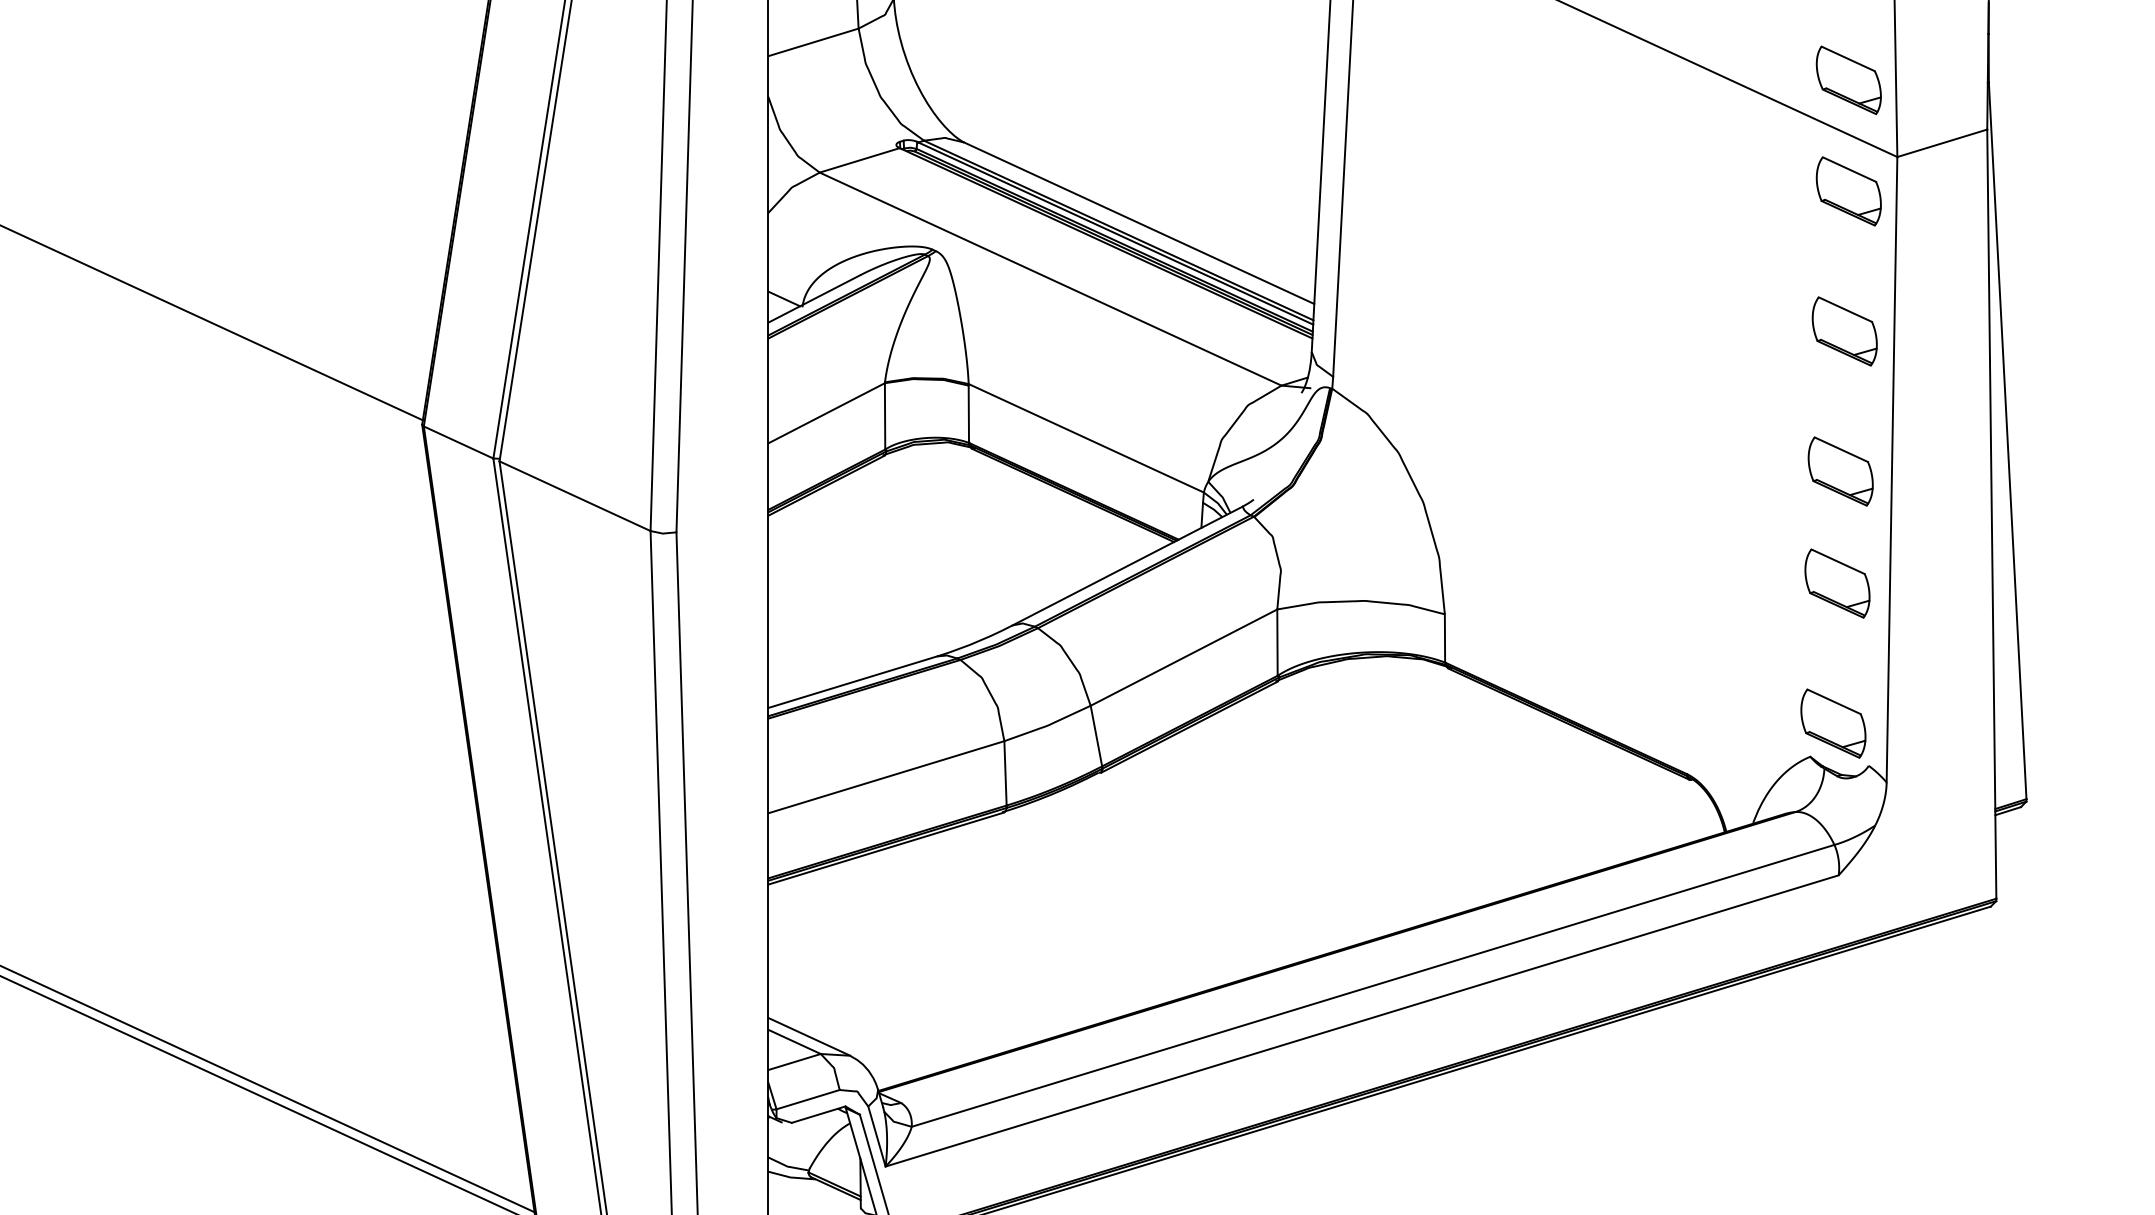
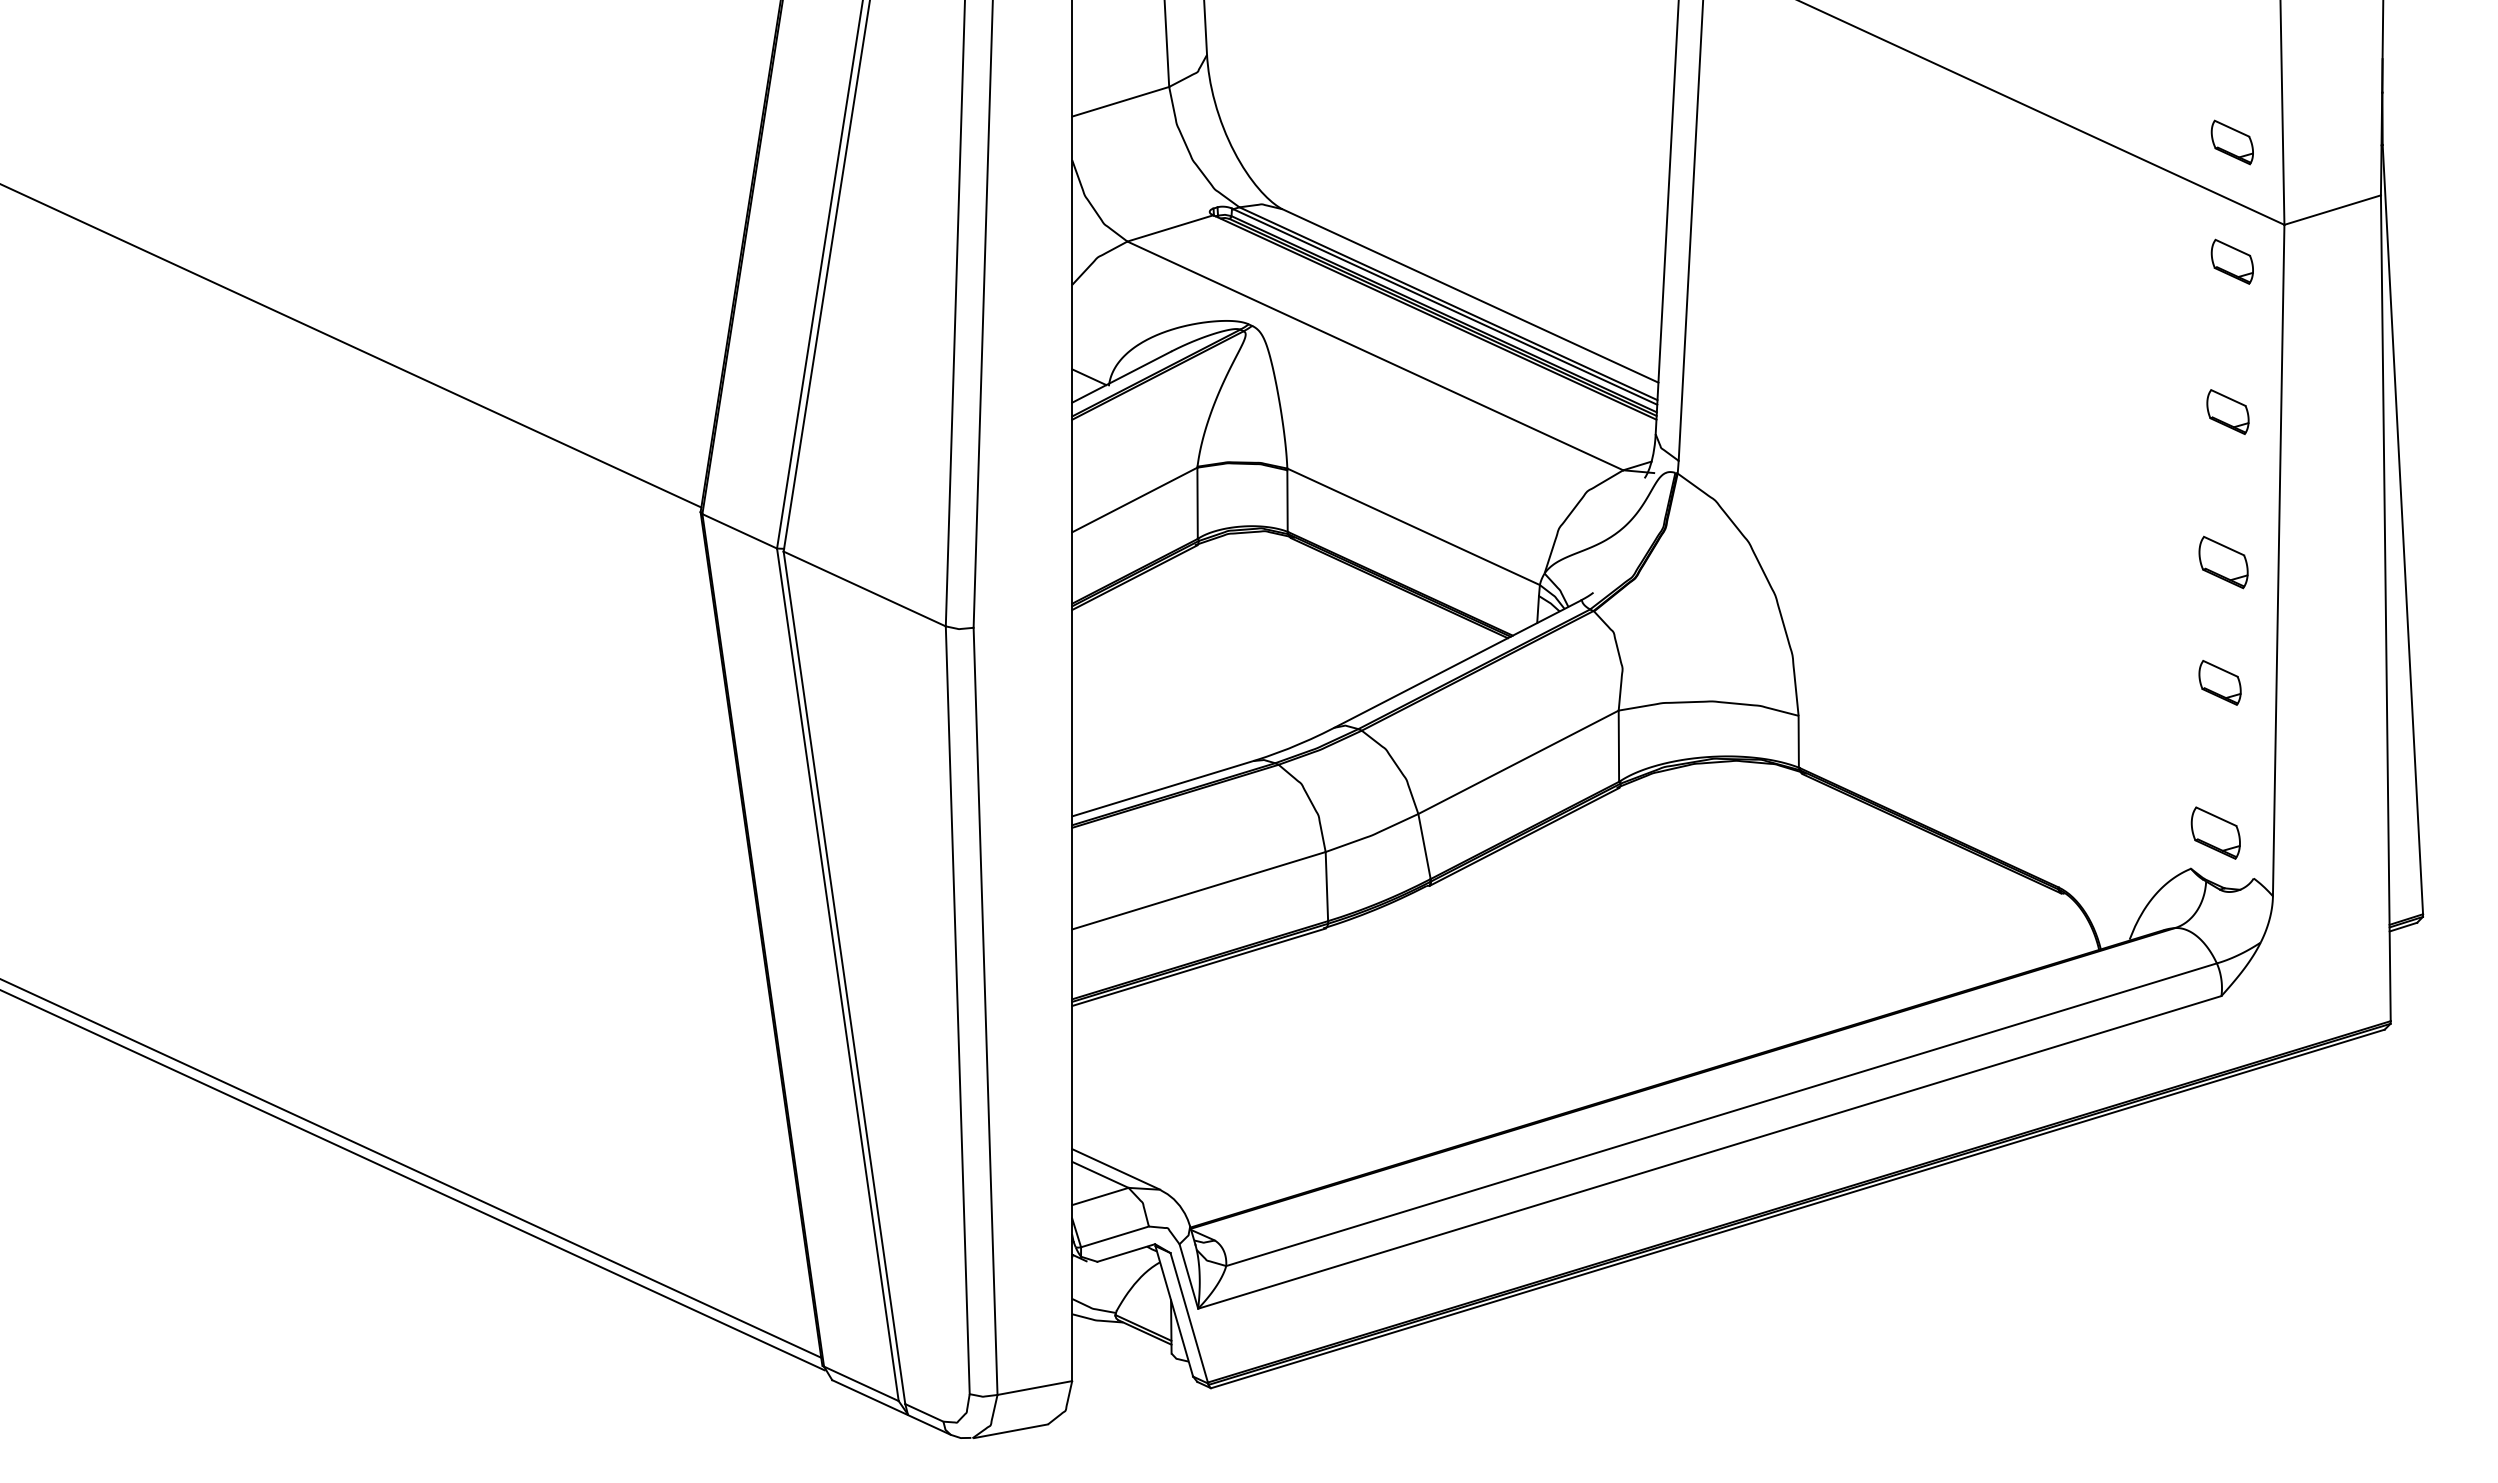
part: (1848, 80) -> (2232, 142), size x0.6
part: (1848, 191) -> (2232, 261), size x0.6
part: (1844, 330) -> (2227, 411), size x0.6
part: (1840, 471) -> (2223, 562), size x0.7
part: (1836, 583) -> (2219, 682), size x0.6
part: (1833, 723) -> (2215, 832), size x0.7

